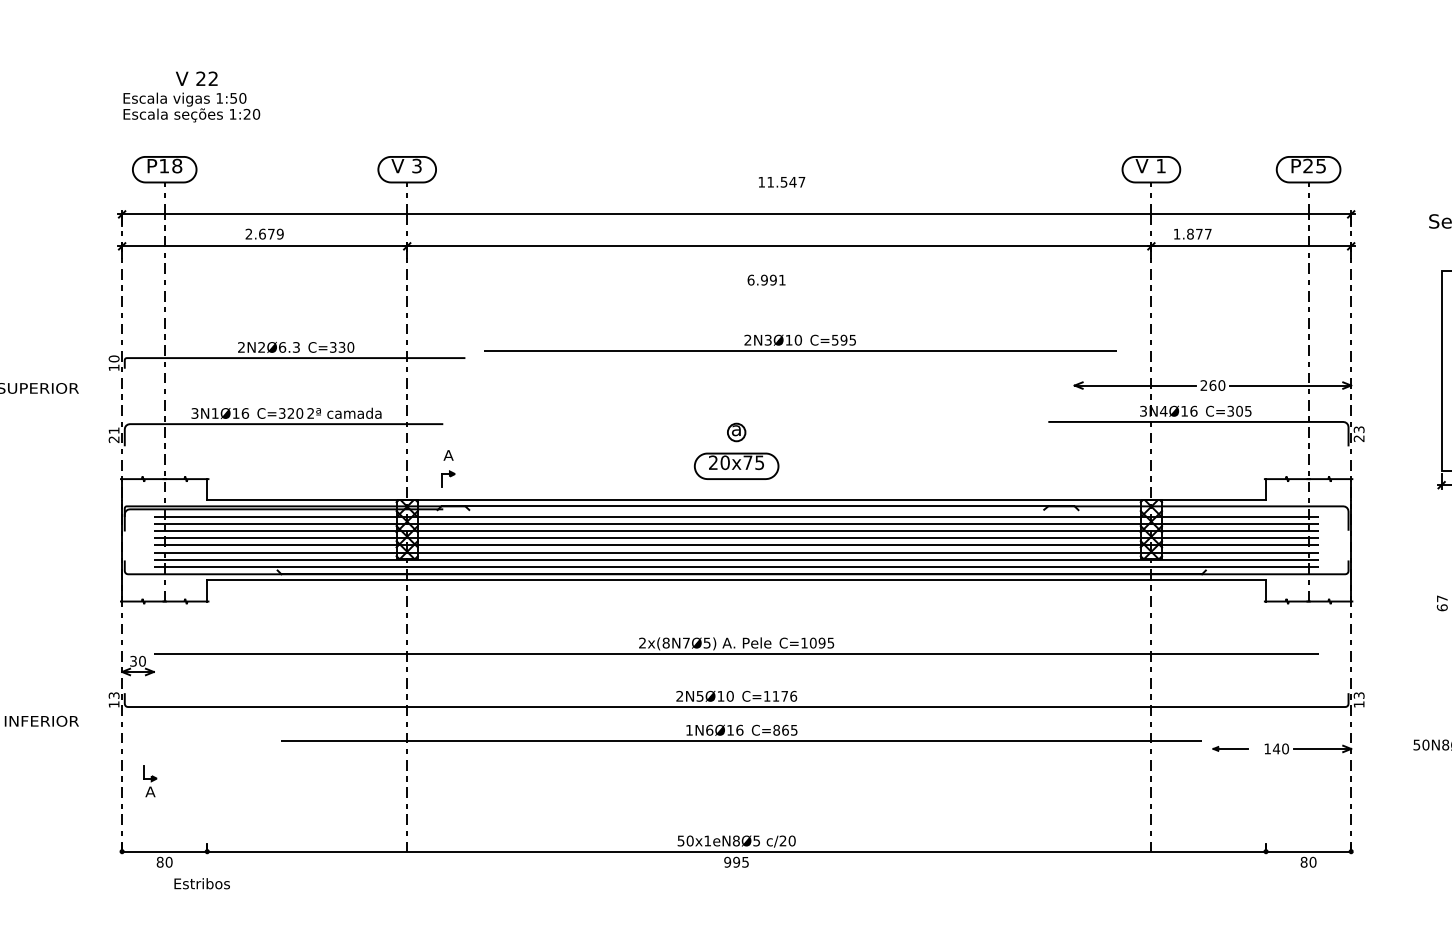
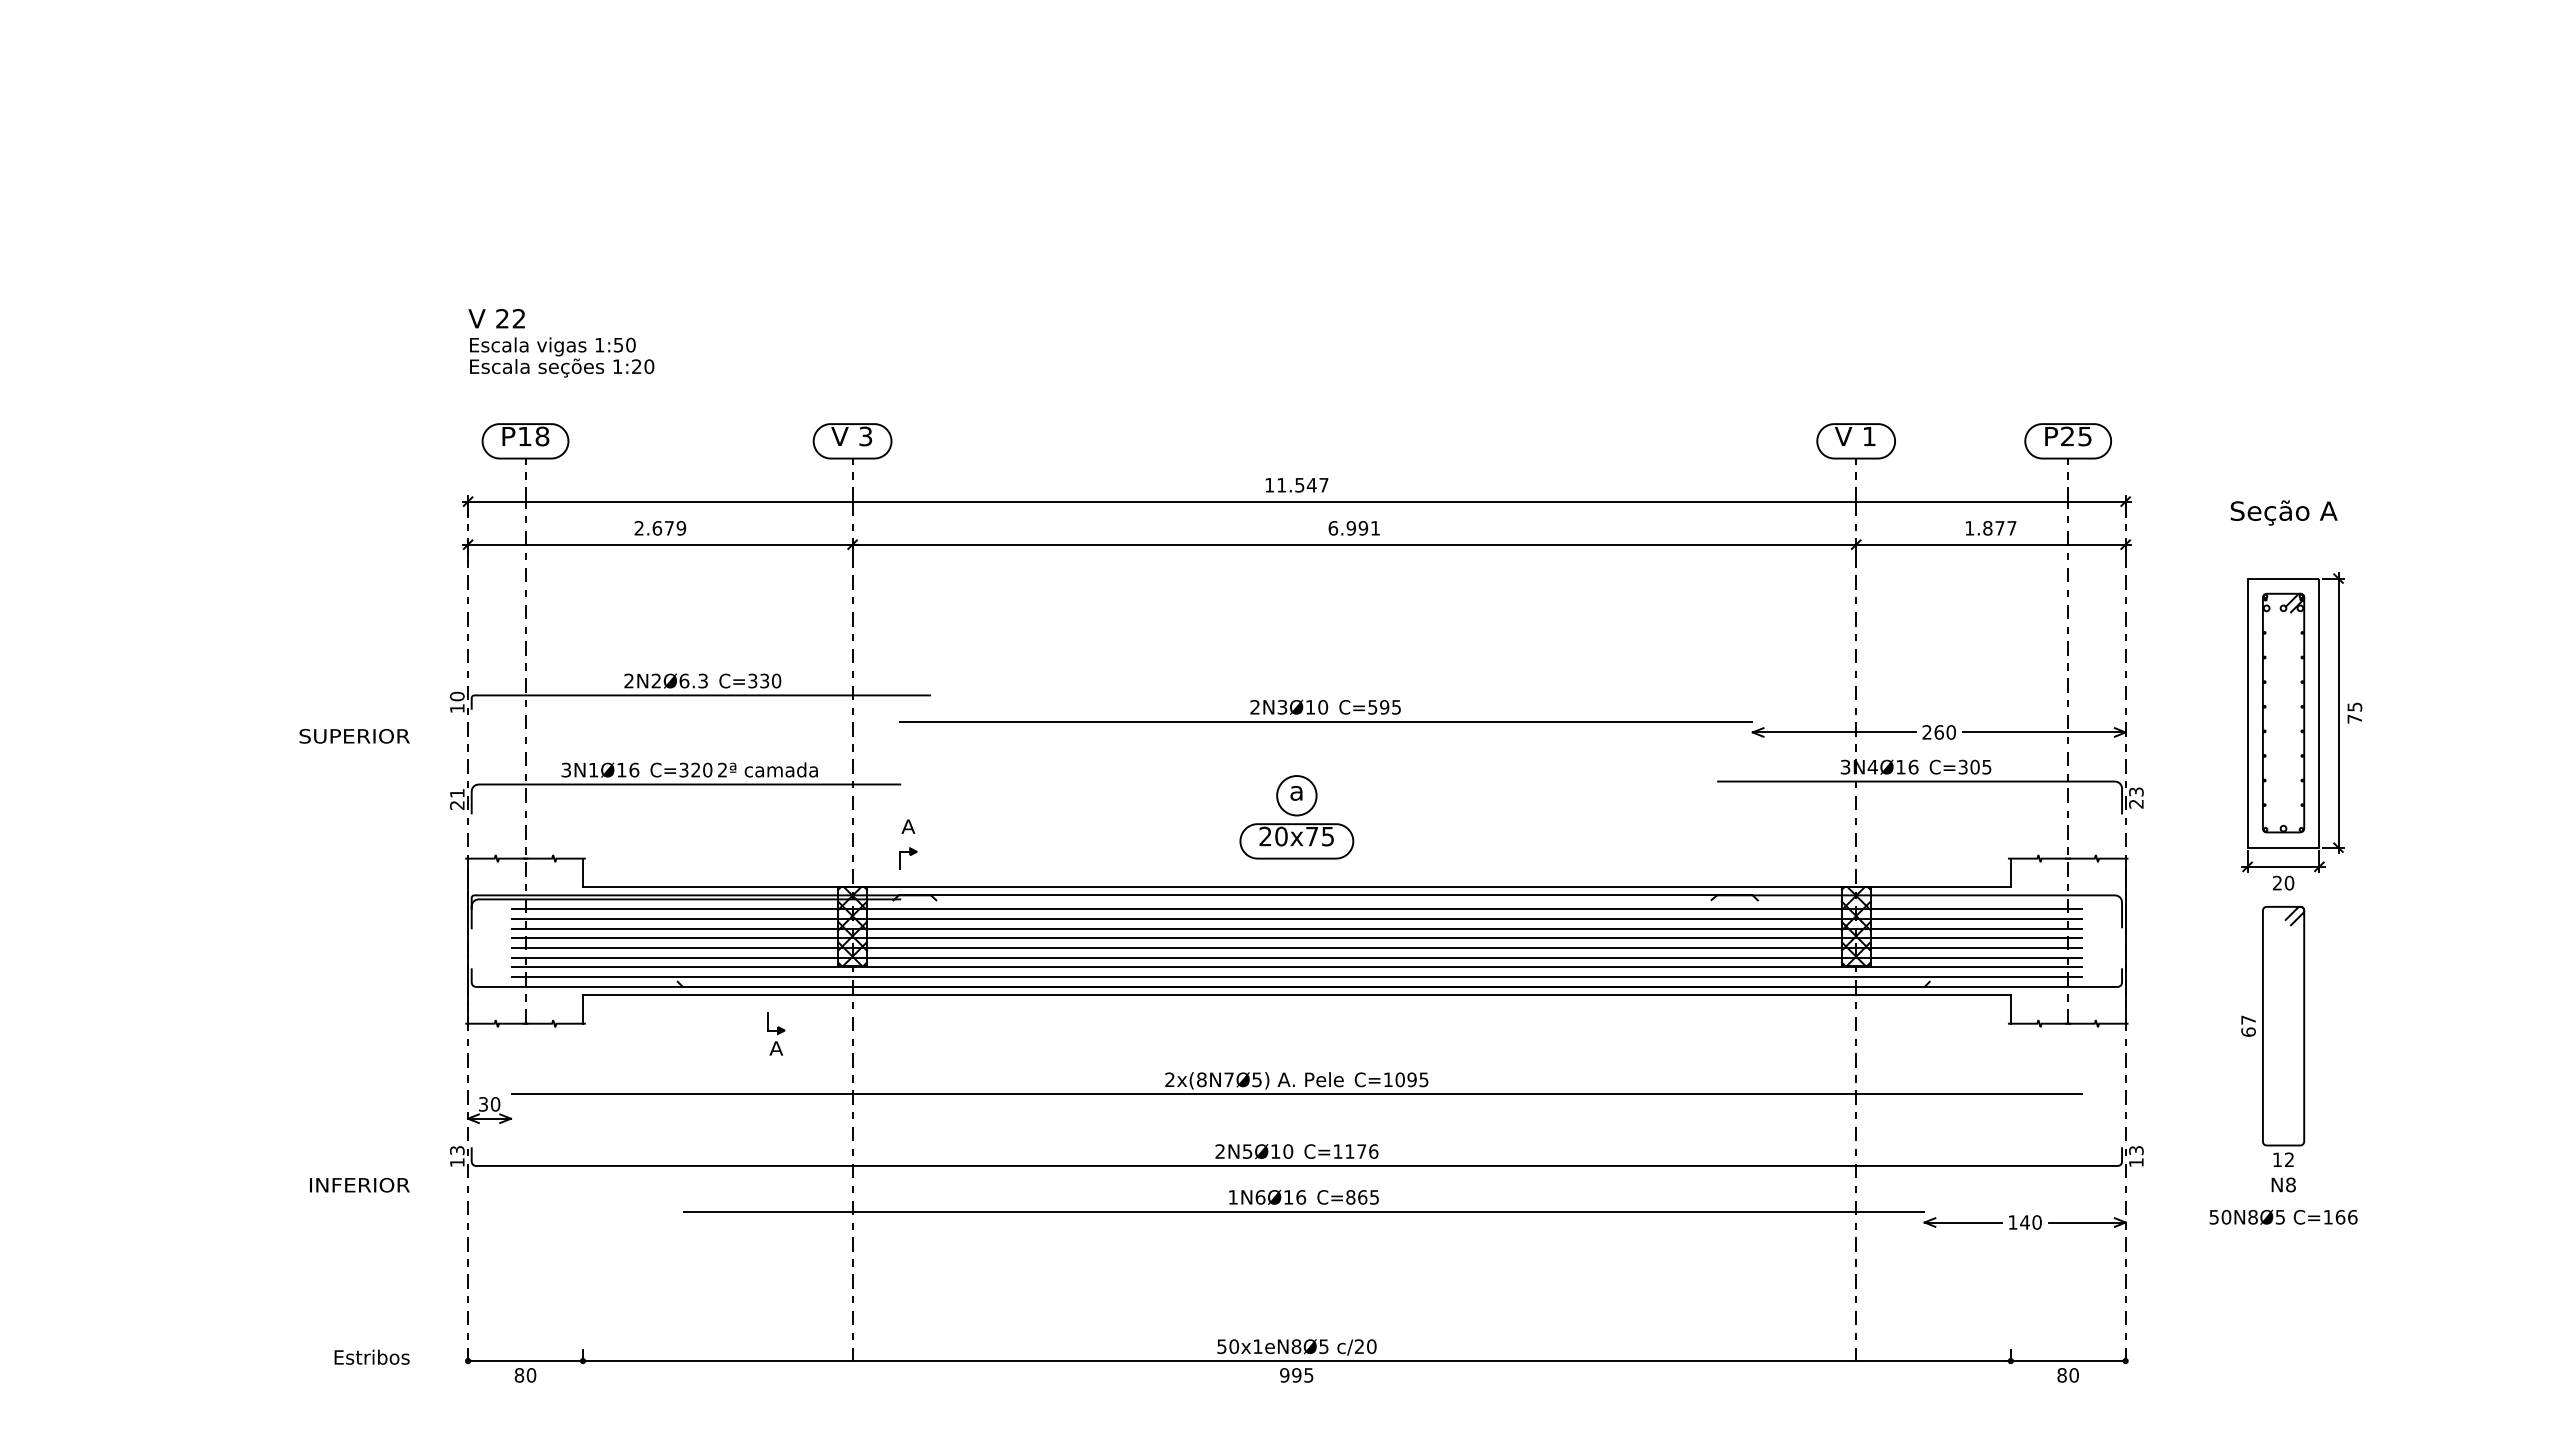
text: (196, 78) -> (496, 318), moved
text: (781, 182) -> (1296, 485), moved
text: (1192, 234) -> (1990, 528), moved
text: (766, 280) -> (1353, 528), moved
part: (800, 342) -> (1325, 710), moved
circle: (736, 432) -> (1296, 795), size x1.67
part: (1230, 748) -> (1962, 1222), size x1.67
part: (150, 780) -> (776, 1033), moved
text: (201, 883) -> (371, 1356), moved

